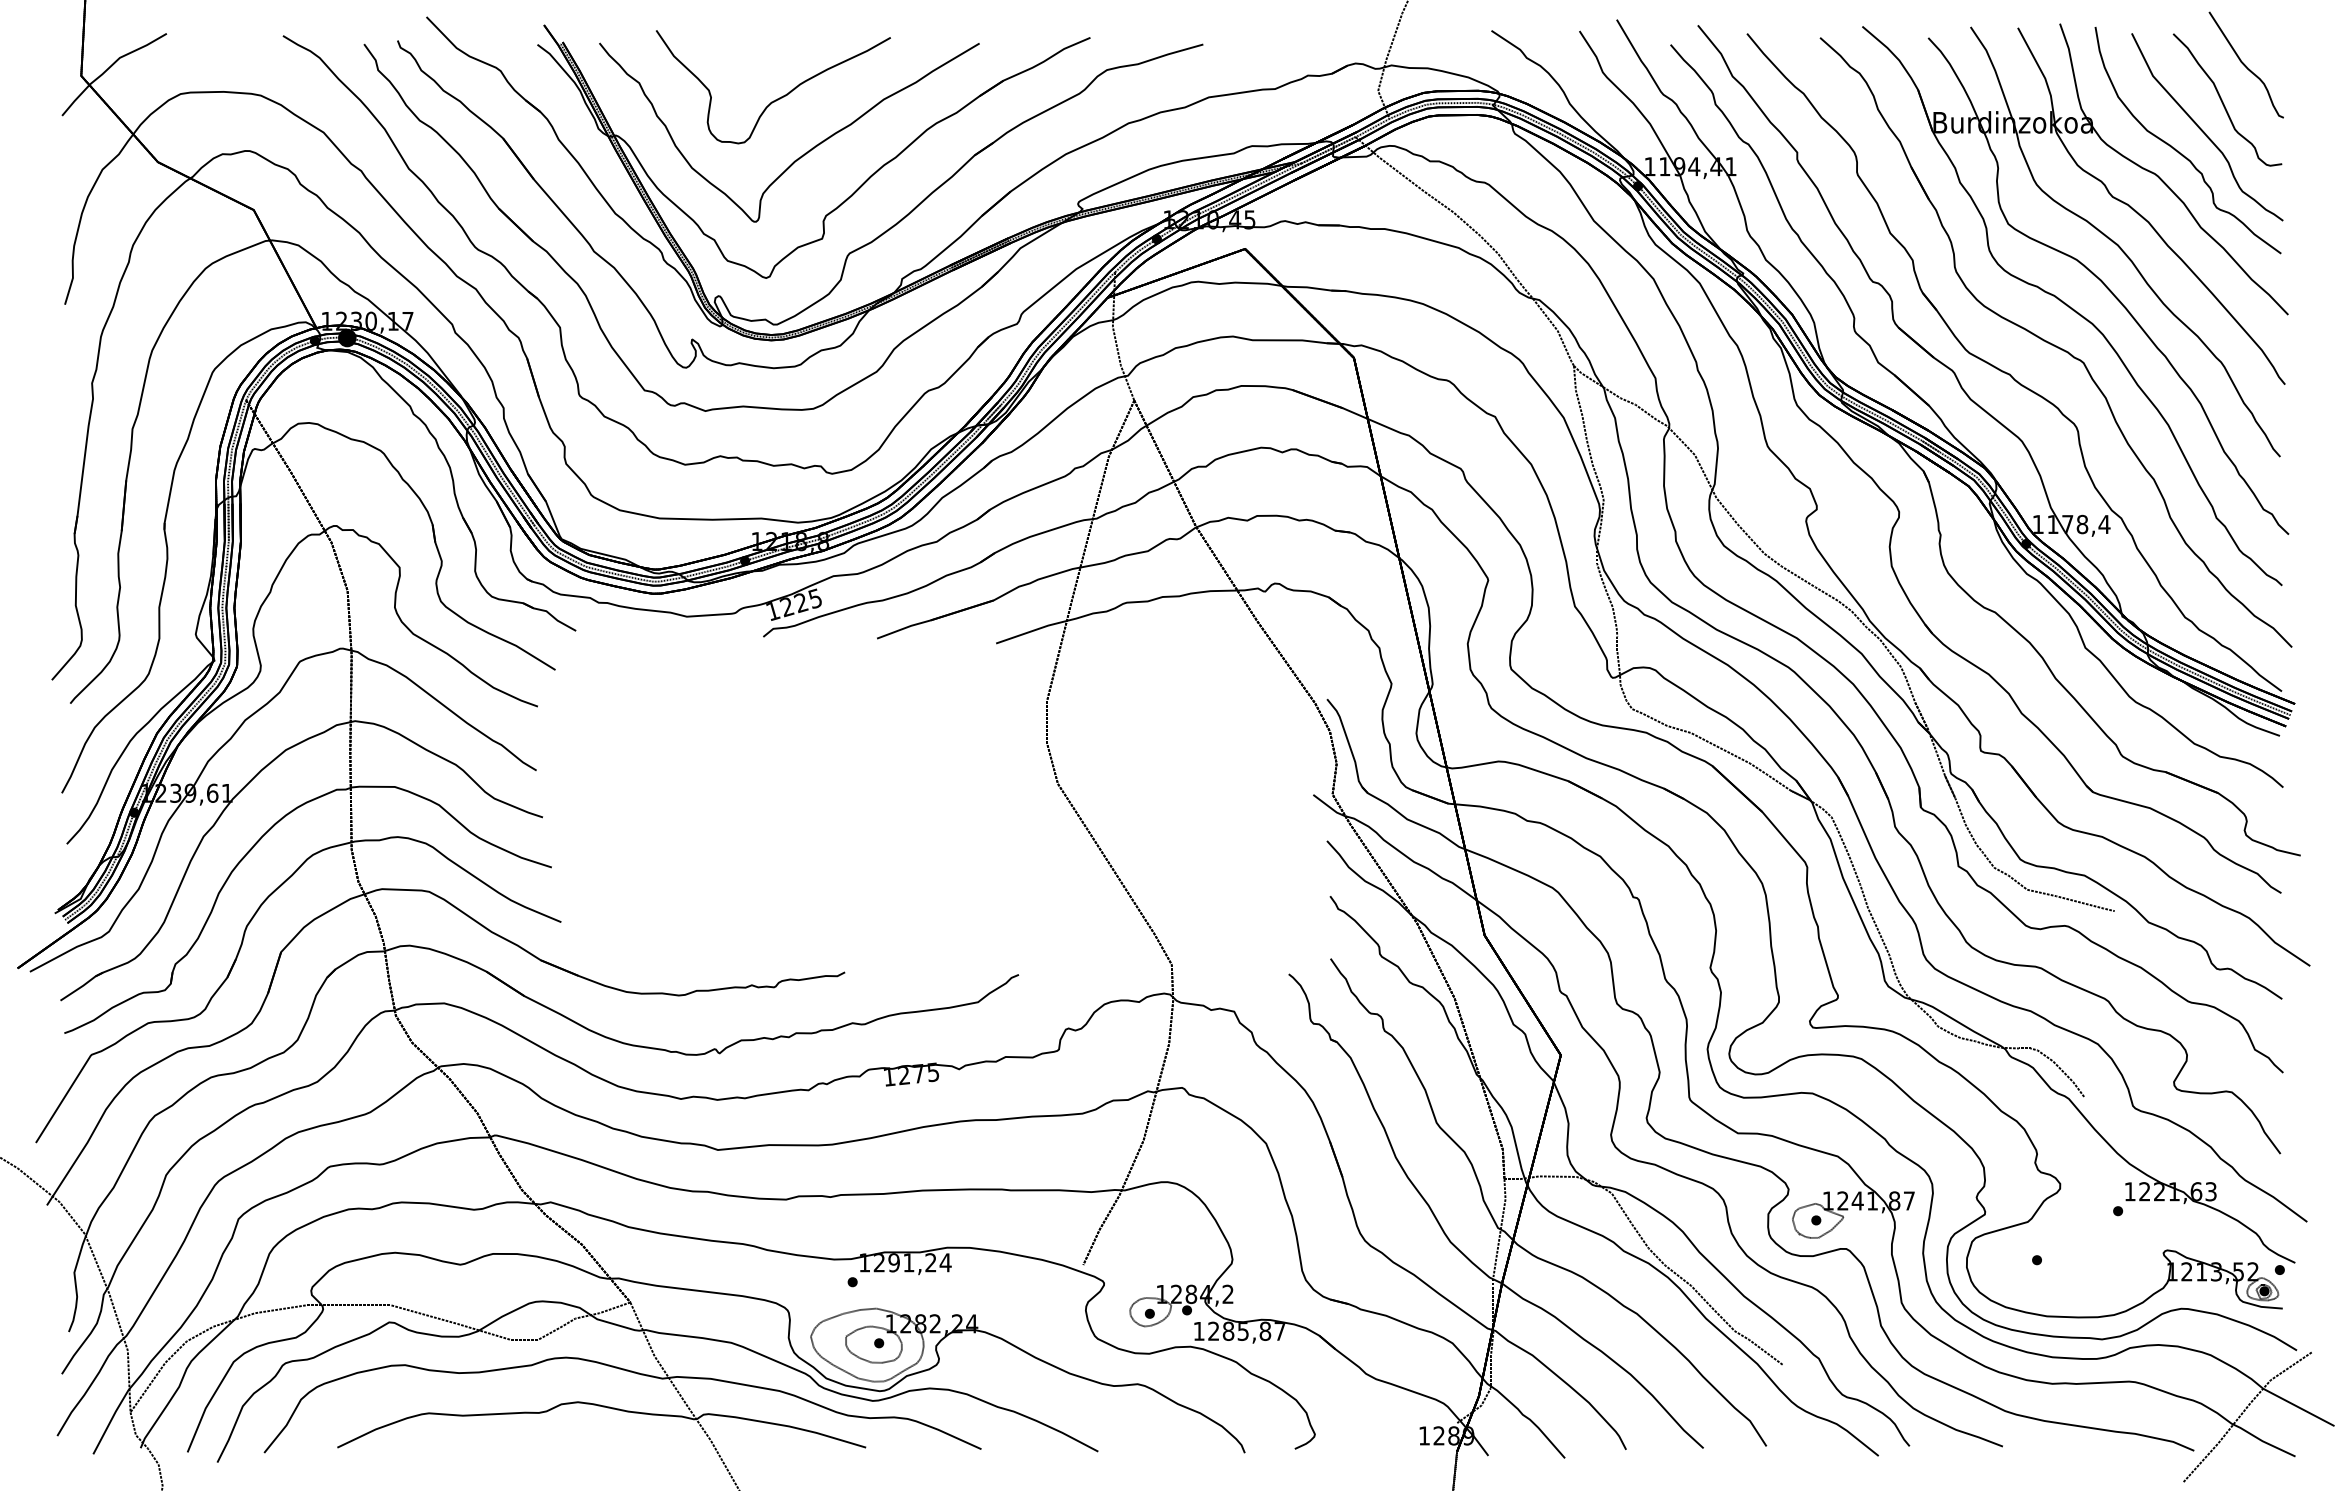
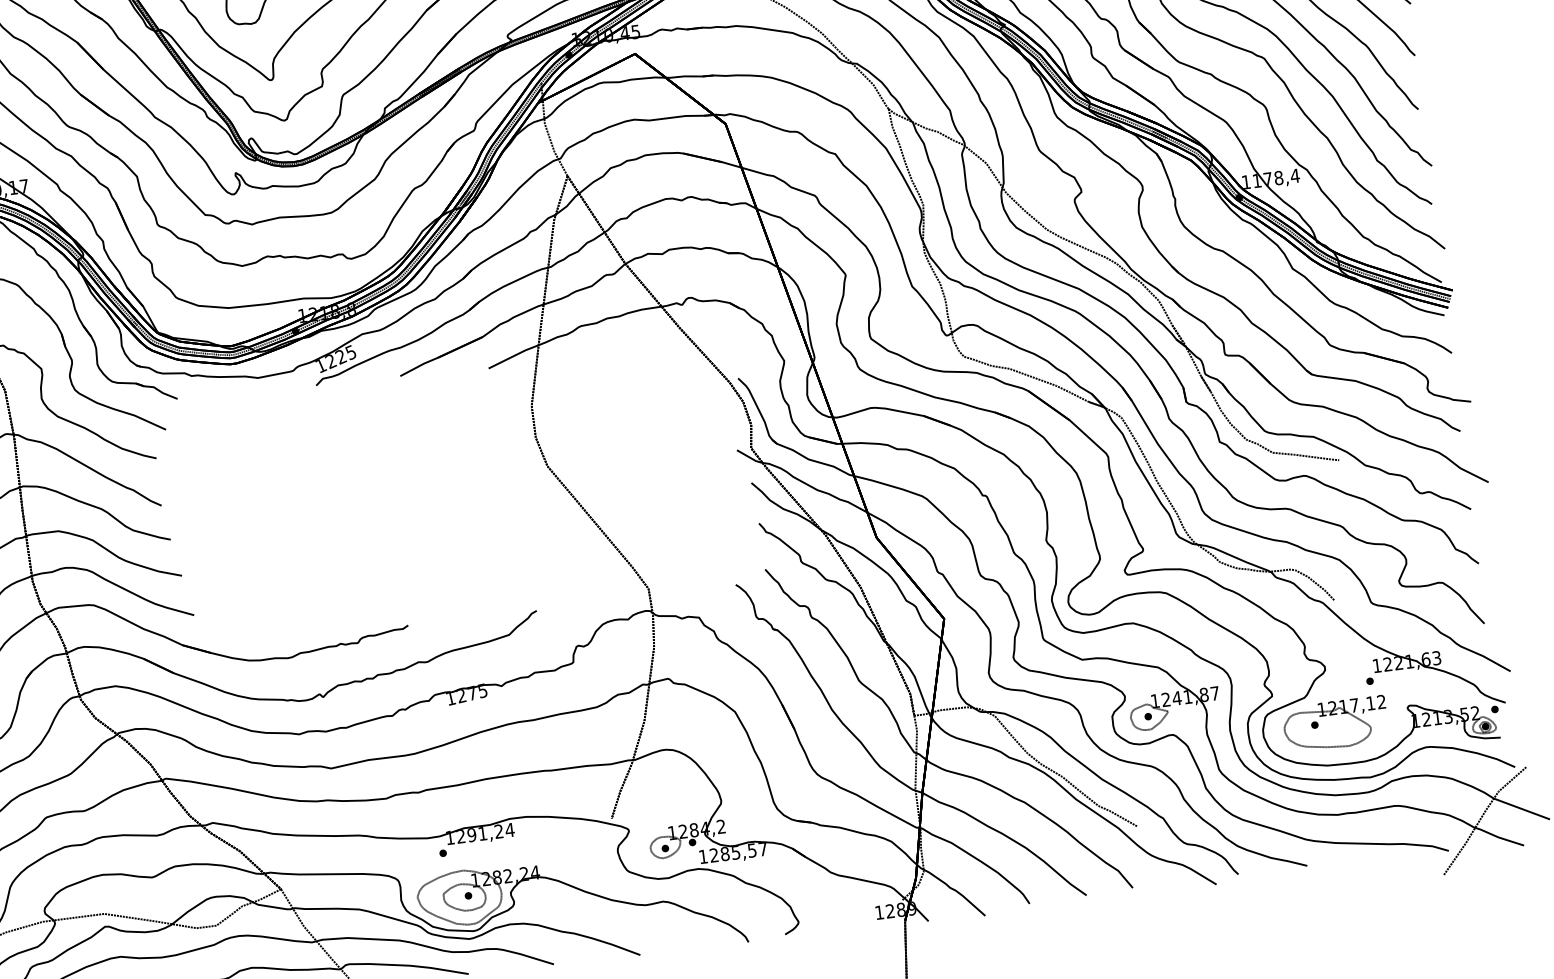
part: (2065, 1262) -> (1336, 724), added
text: (1265, 1330) -> (752, 849), 1285,87 -> 1285,57

